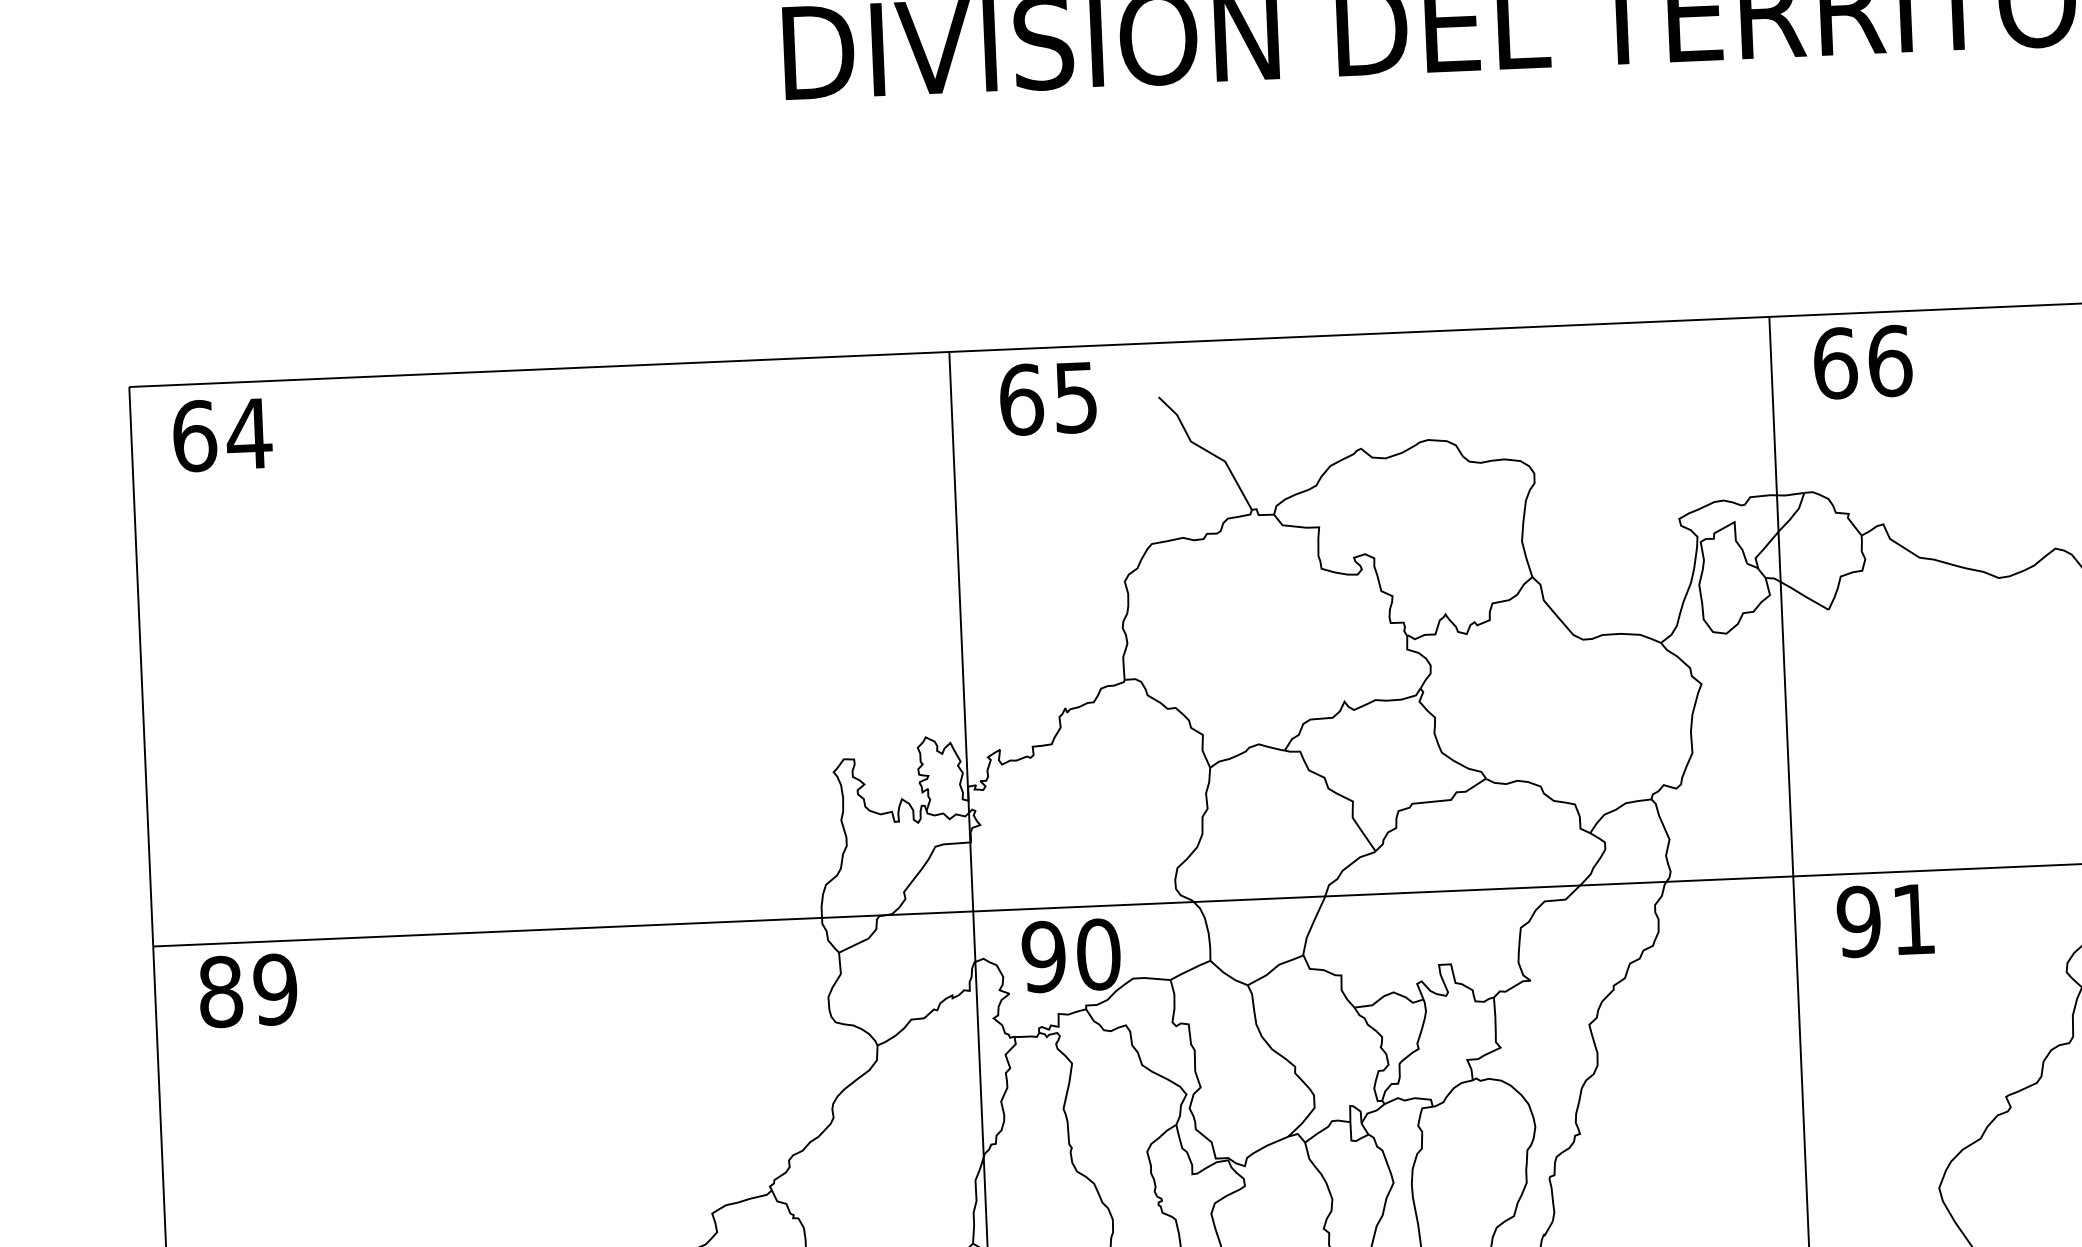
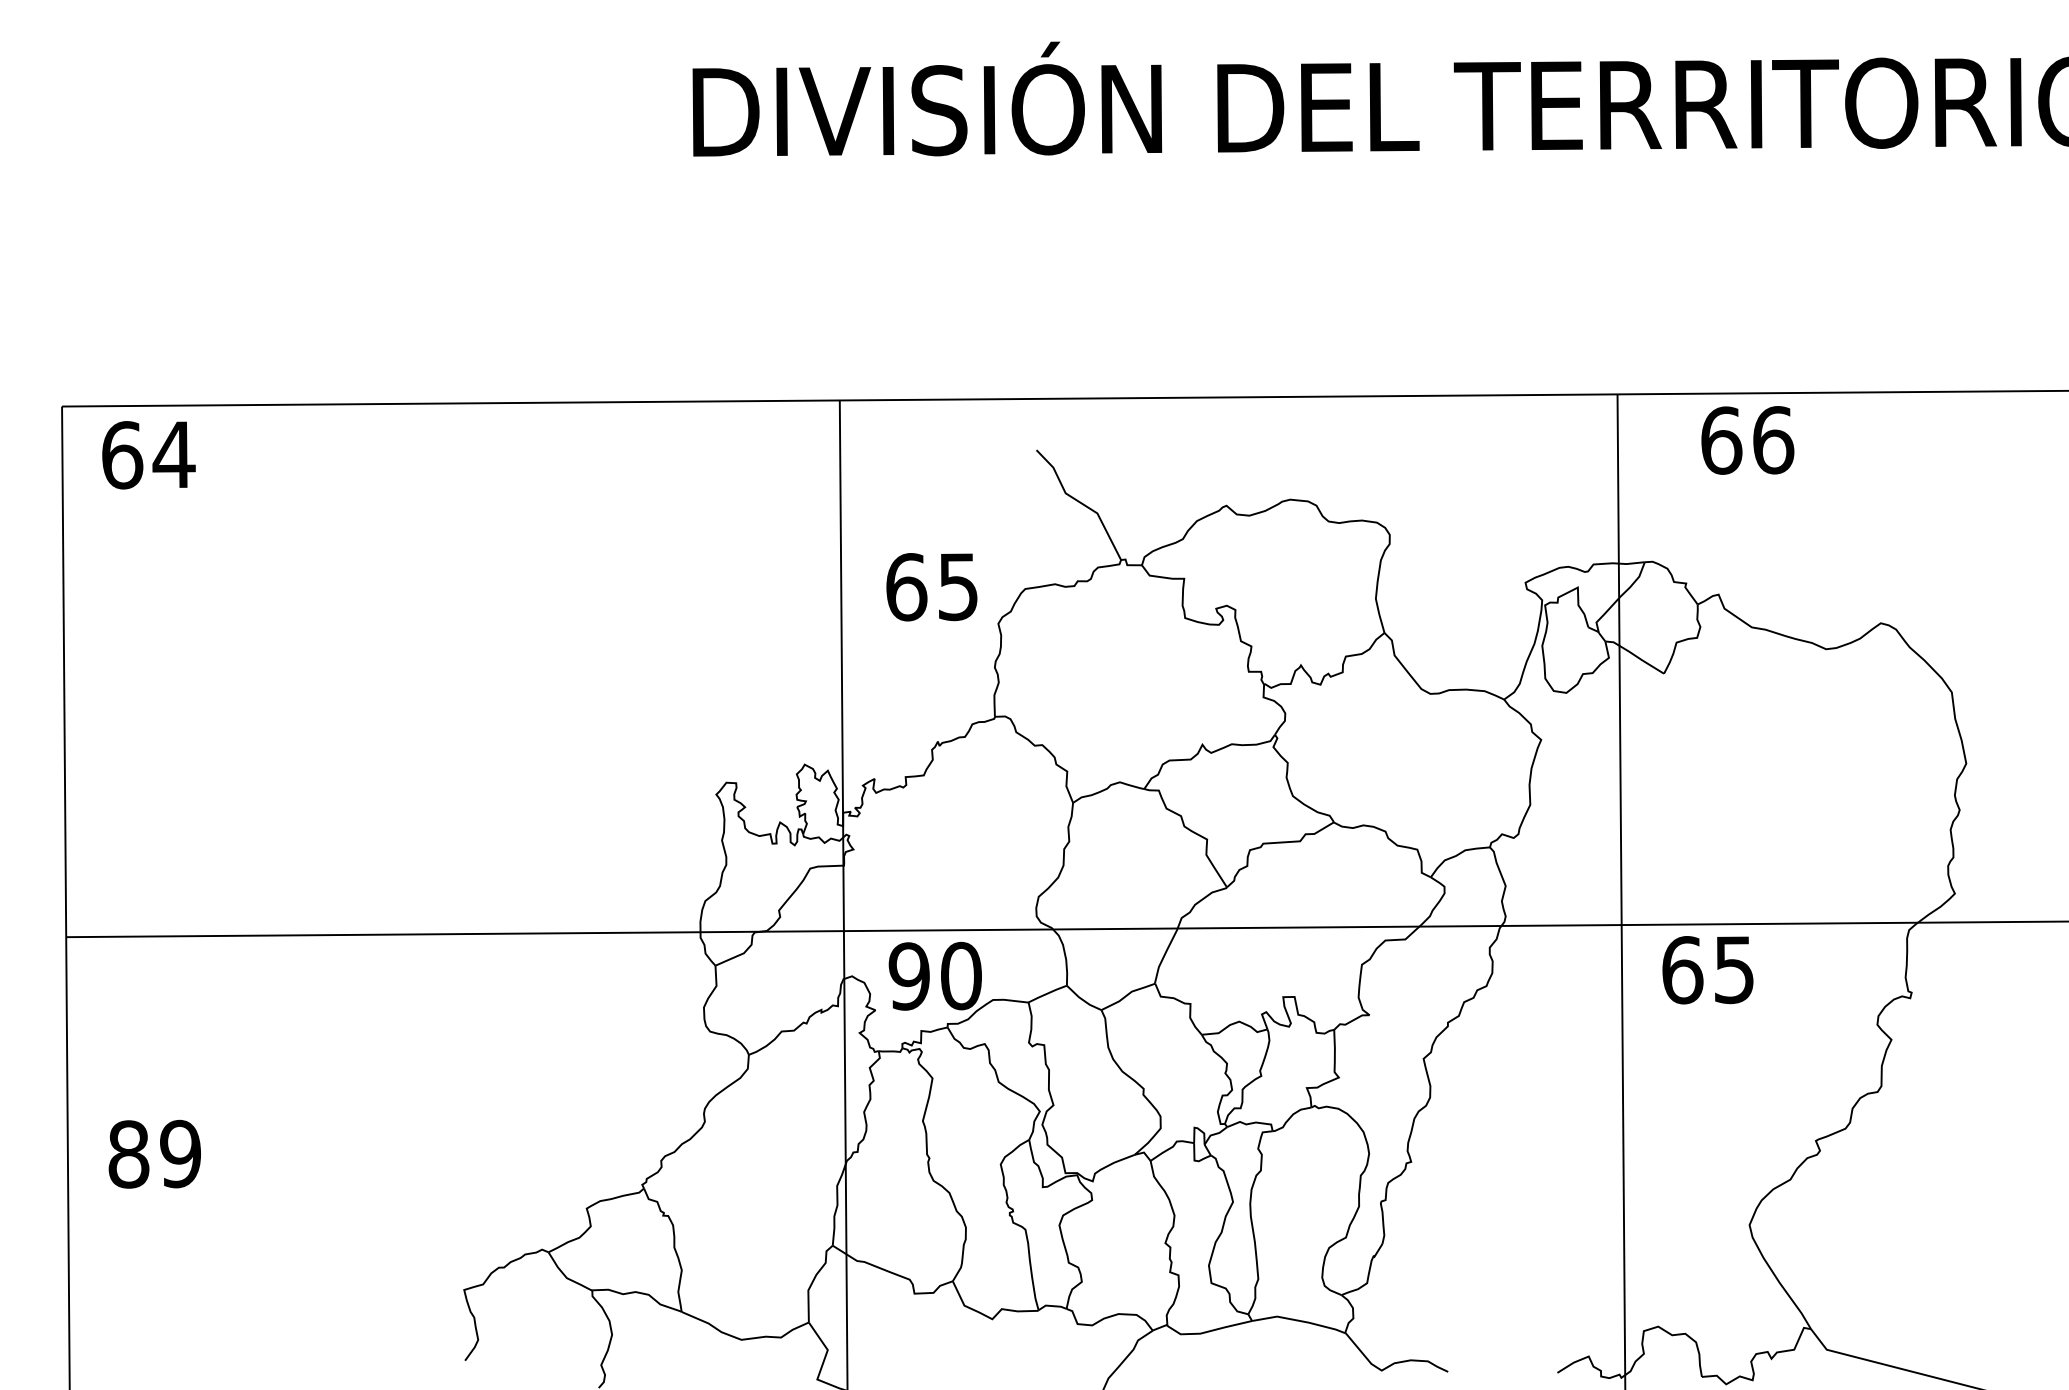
text: (1862, 362) -> (1747, 440), moved
text: (1047, 399) -> (931, 587), moved
text: (1885, 921) -> (1707, 970), 91 -> 65
text: (247, 990) -> (154, 1153), moved

